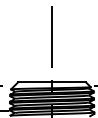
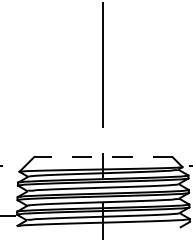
line: (52, 82) -> (104, 157), solid -> dashed

